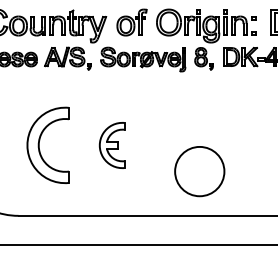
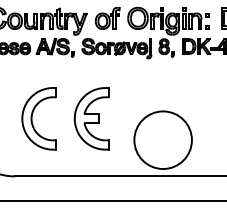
part: (112, 145) -> (91, 118), size x1.67
circle: (198, 171) -> (162, 140), size x1.43

